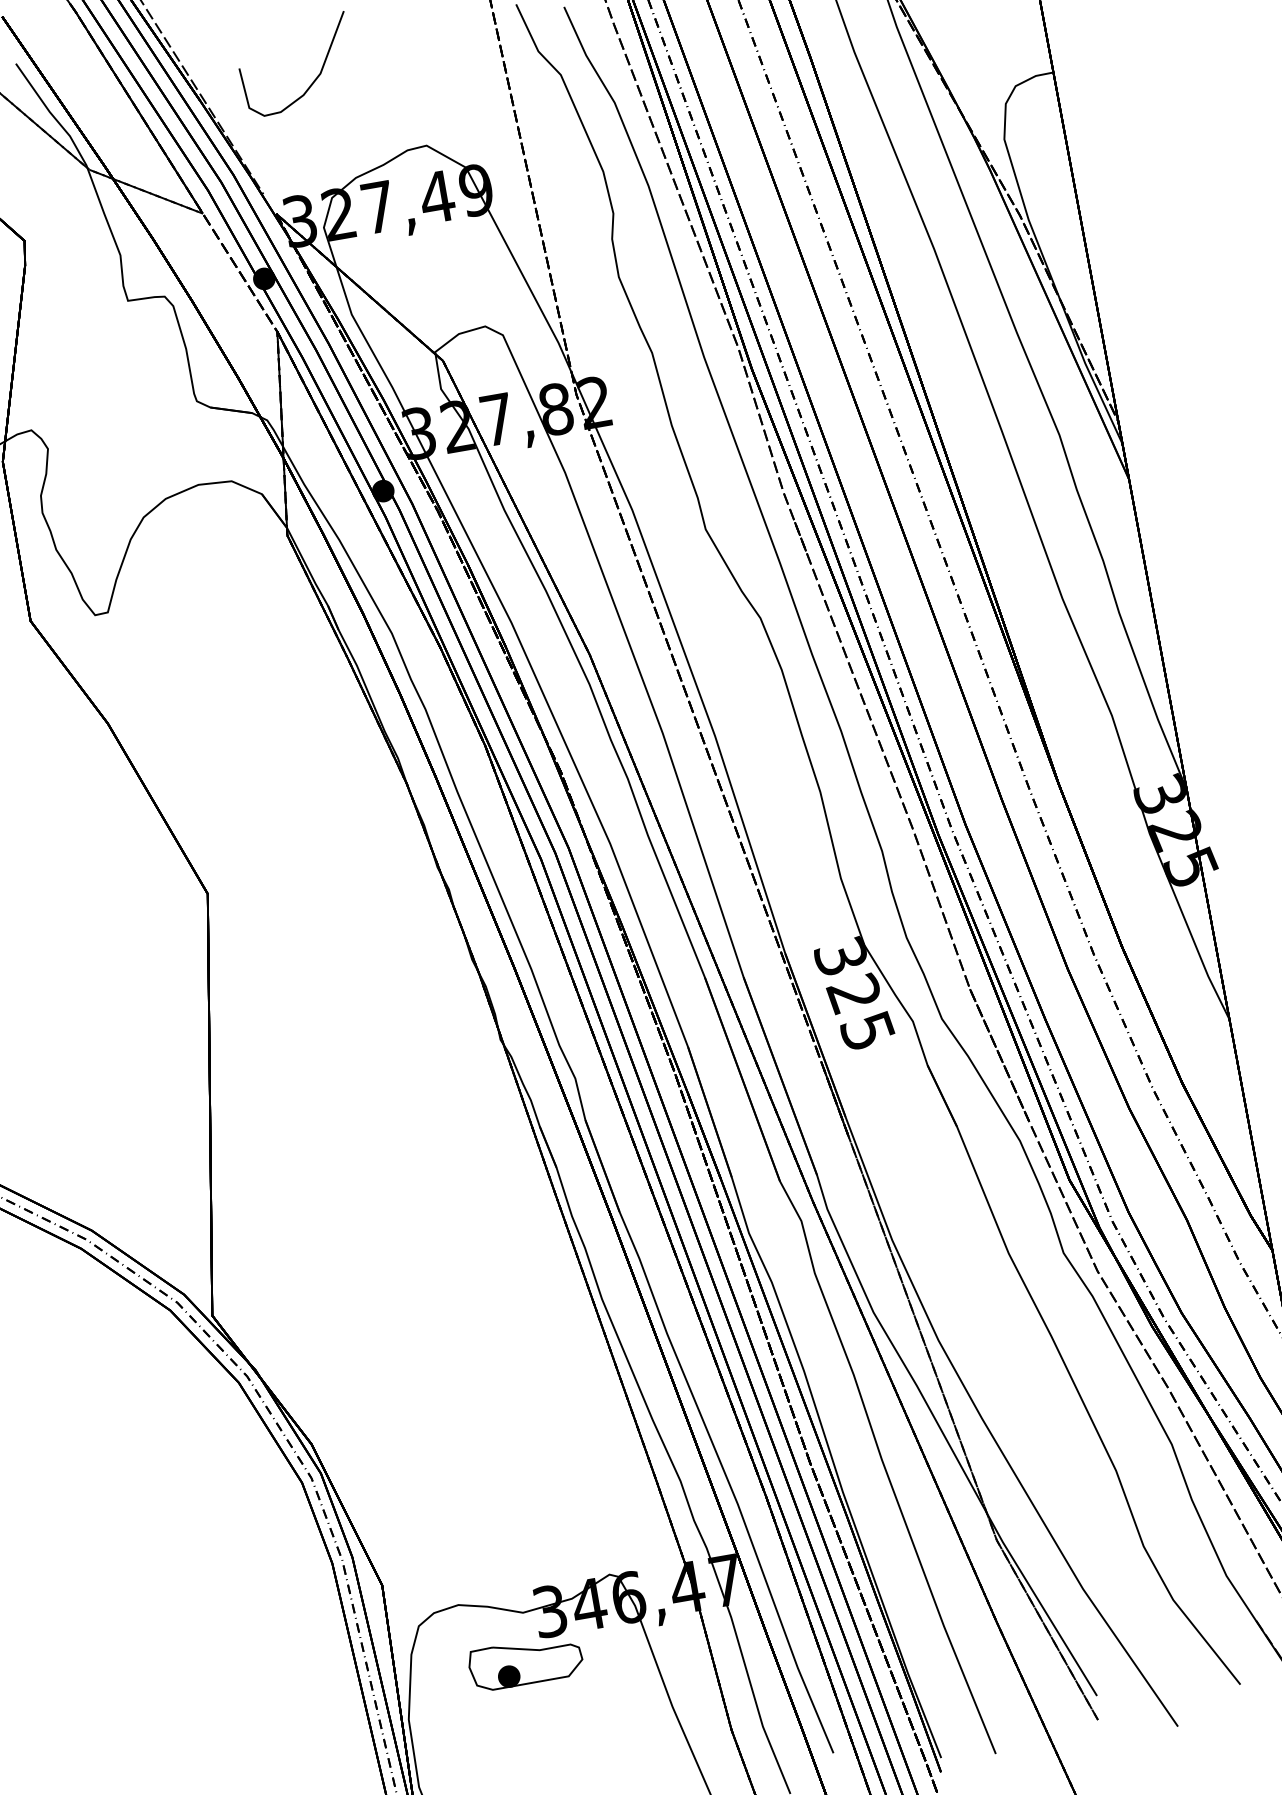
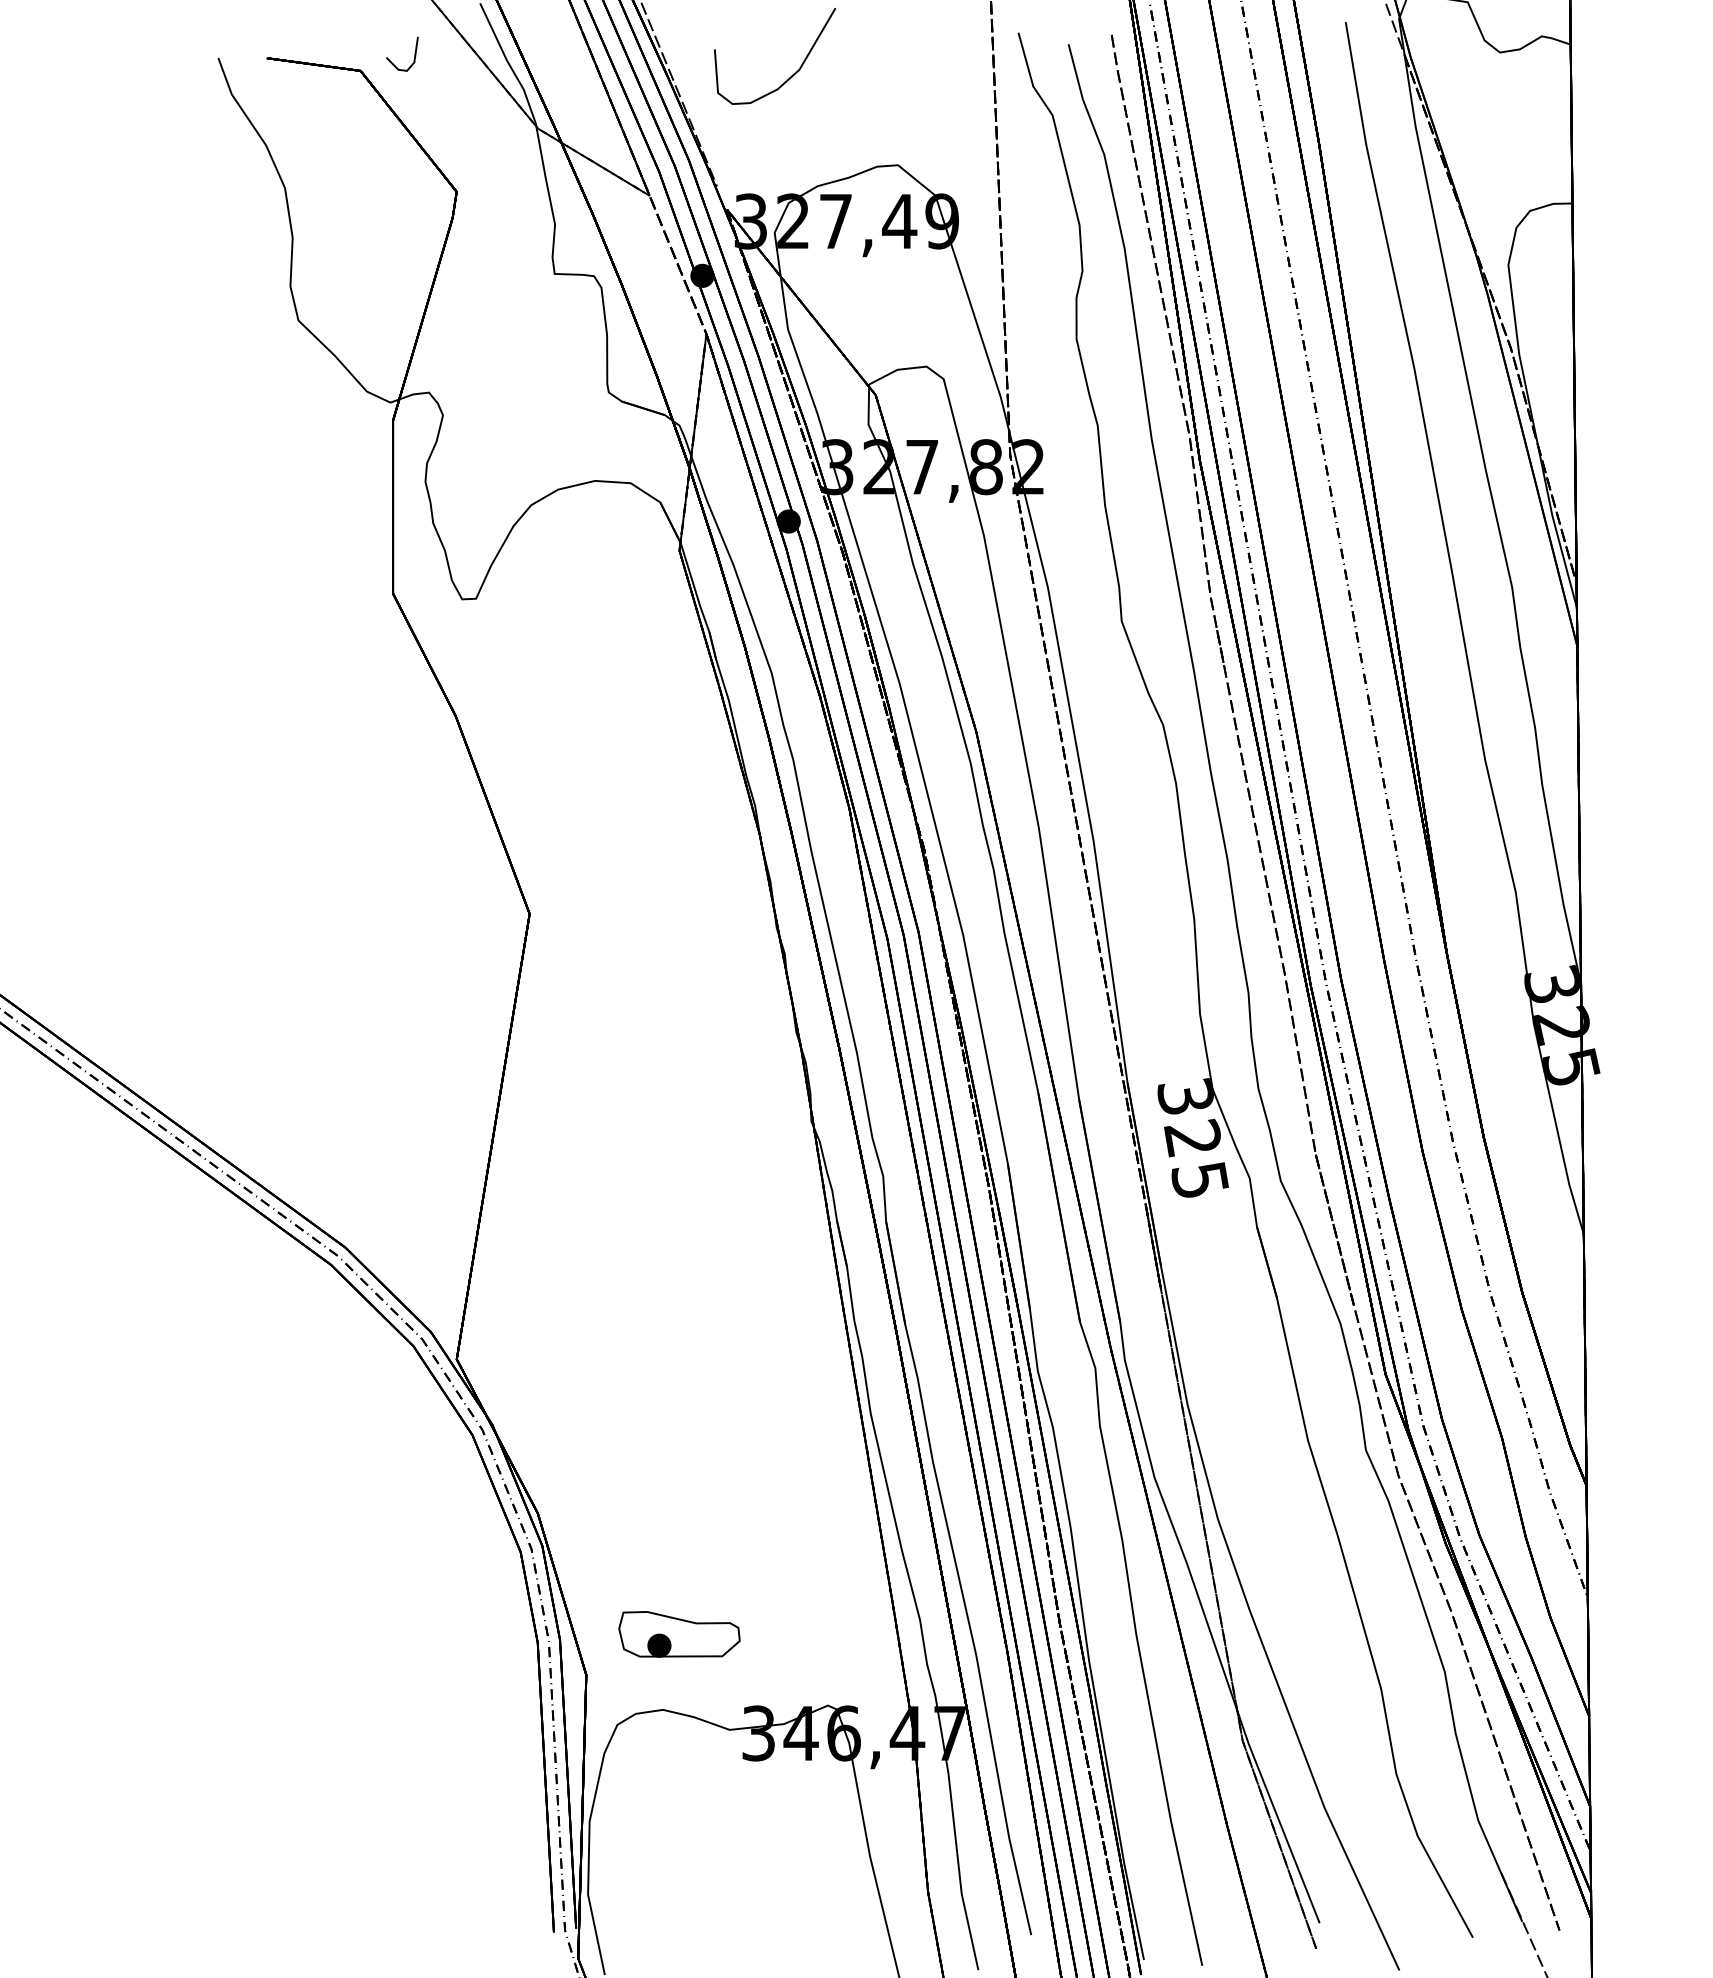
part: (525, 1663) -> (679, 1634), moved

